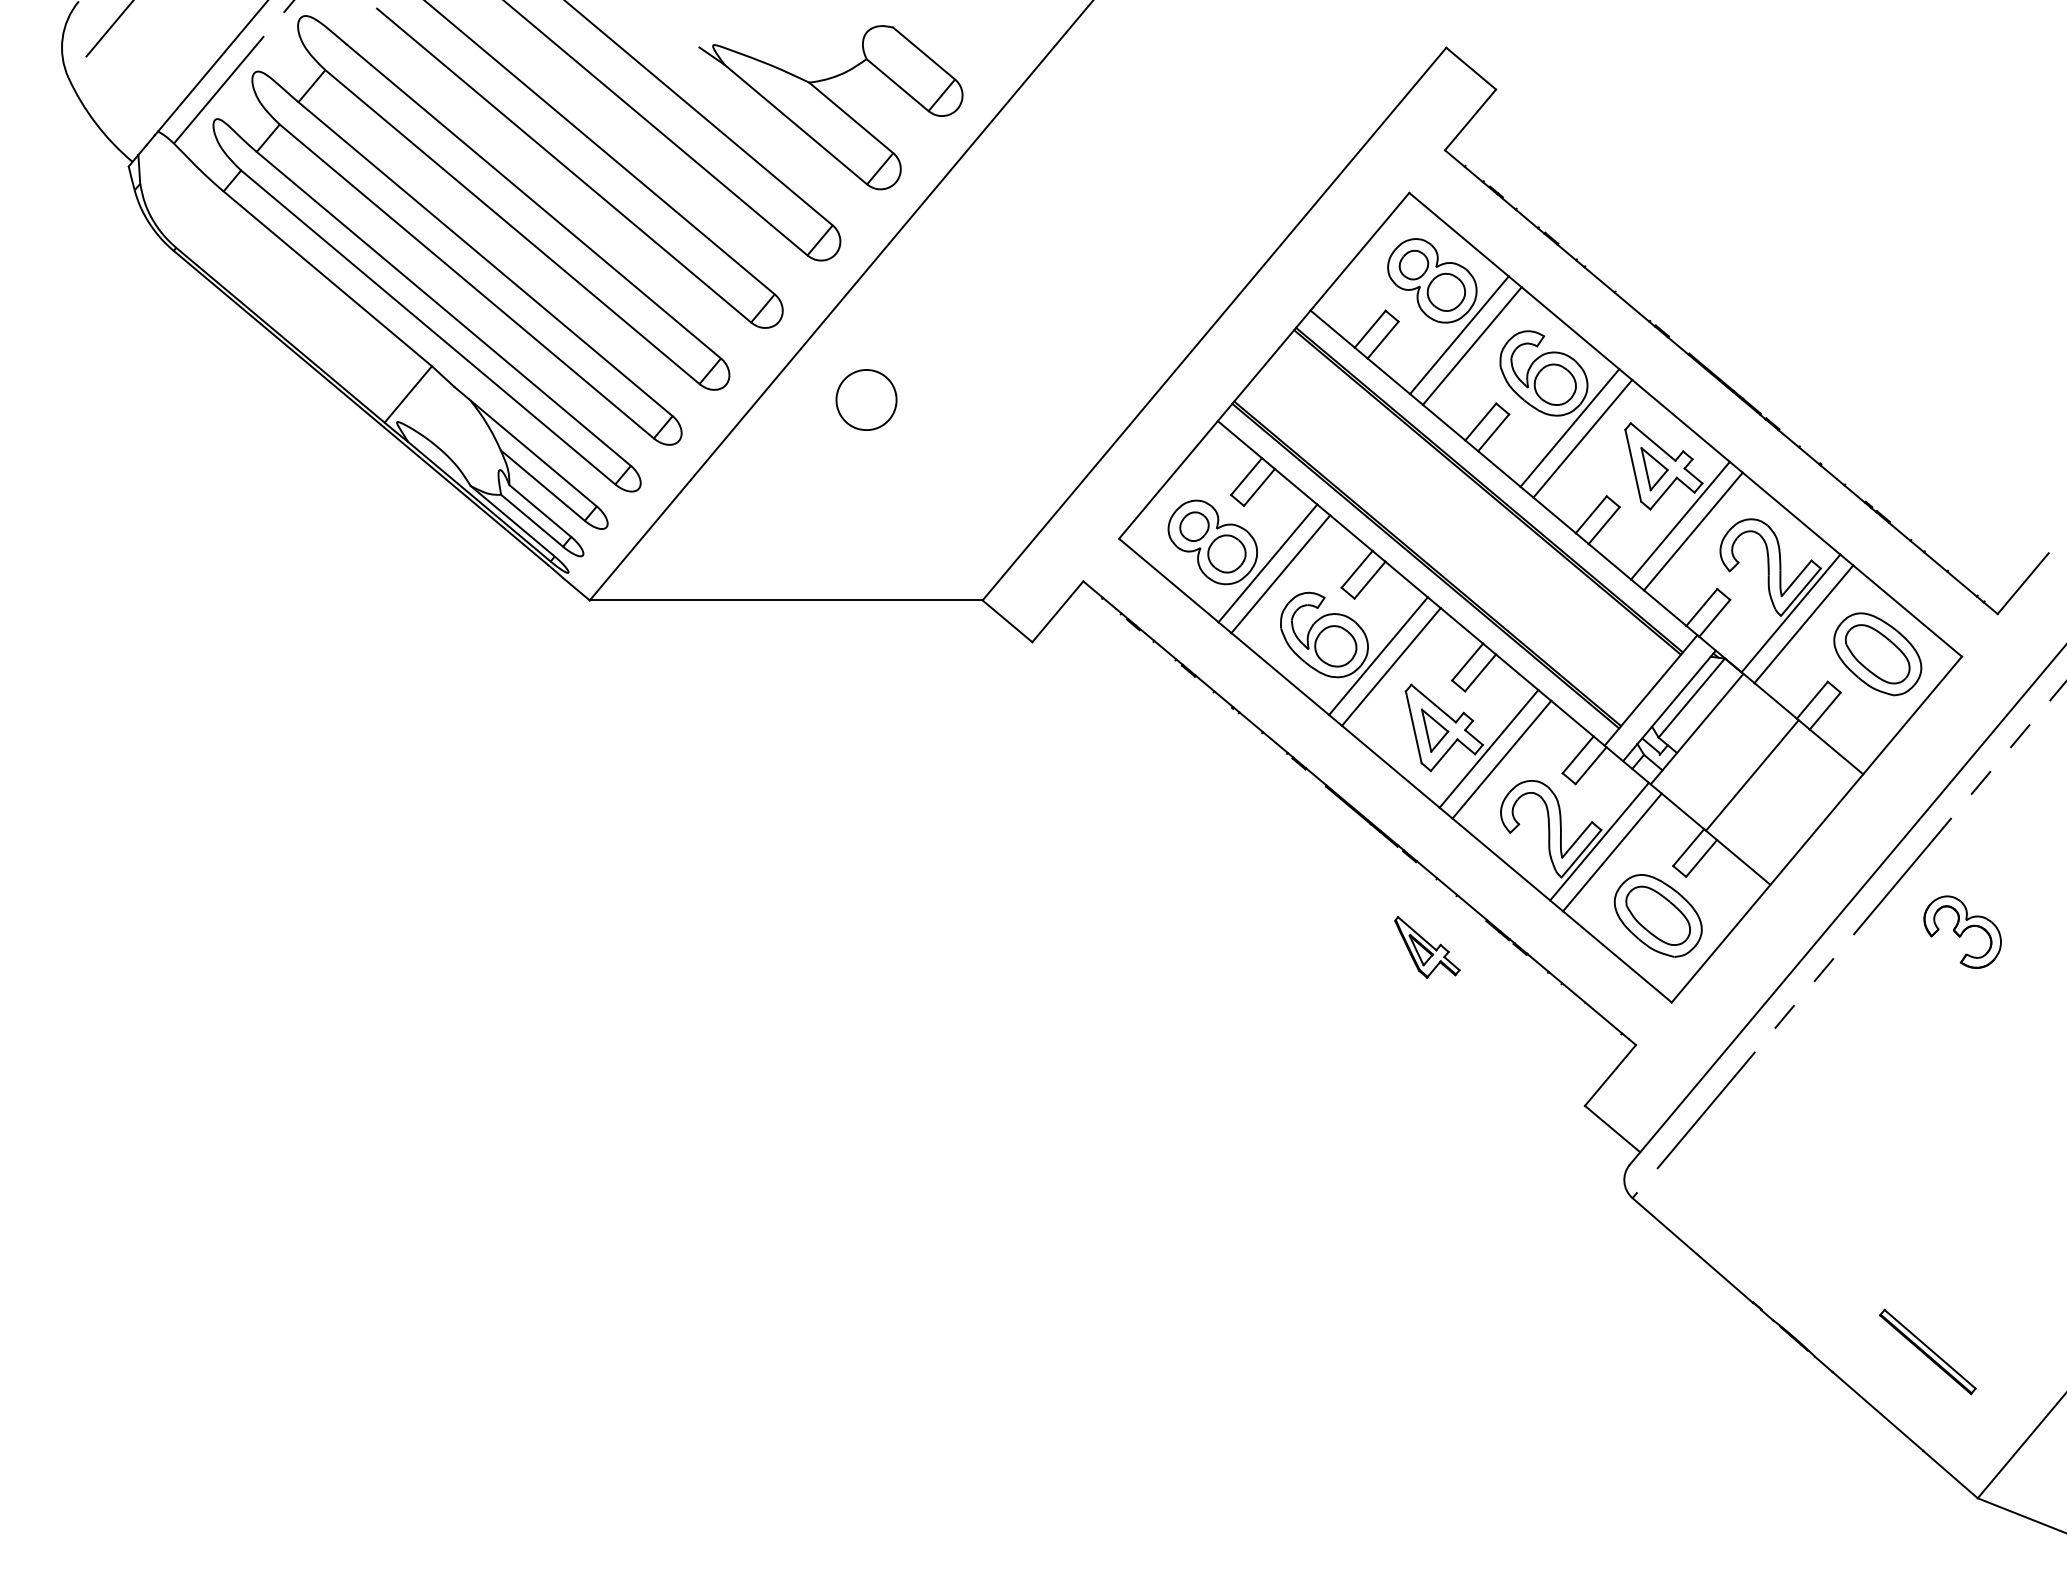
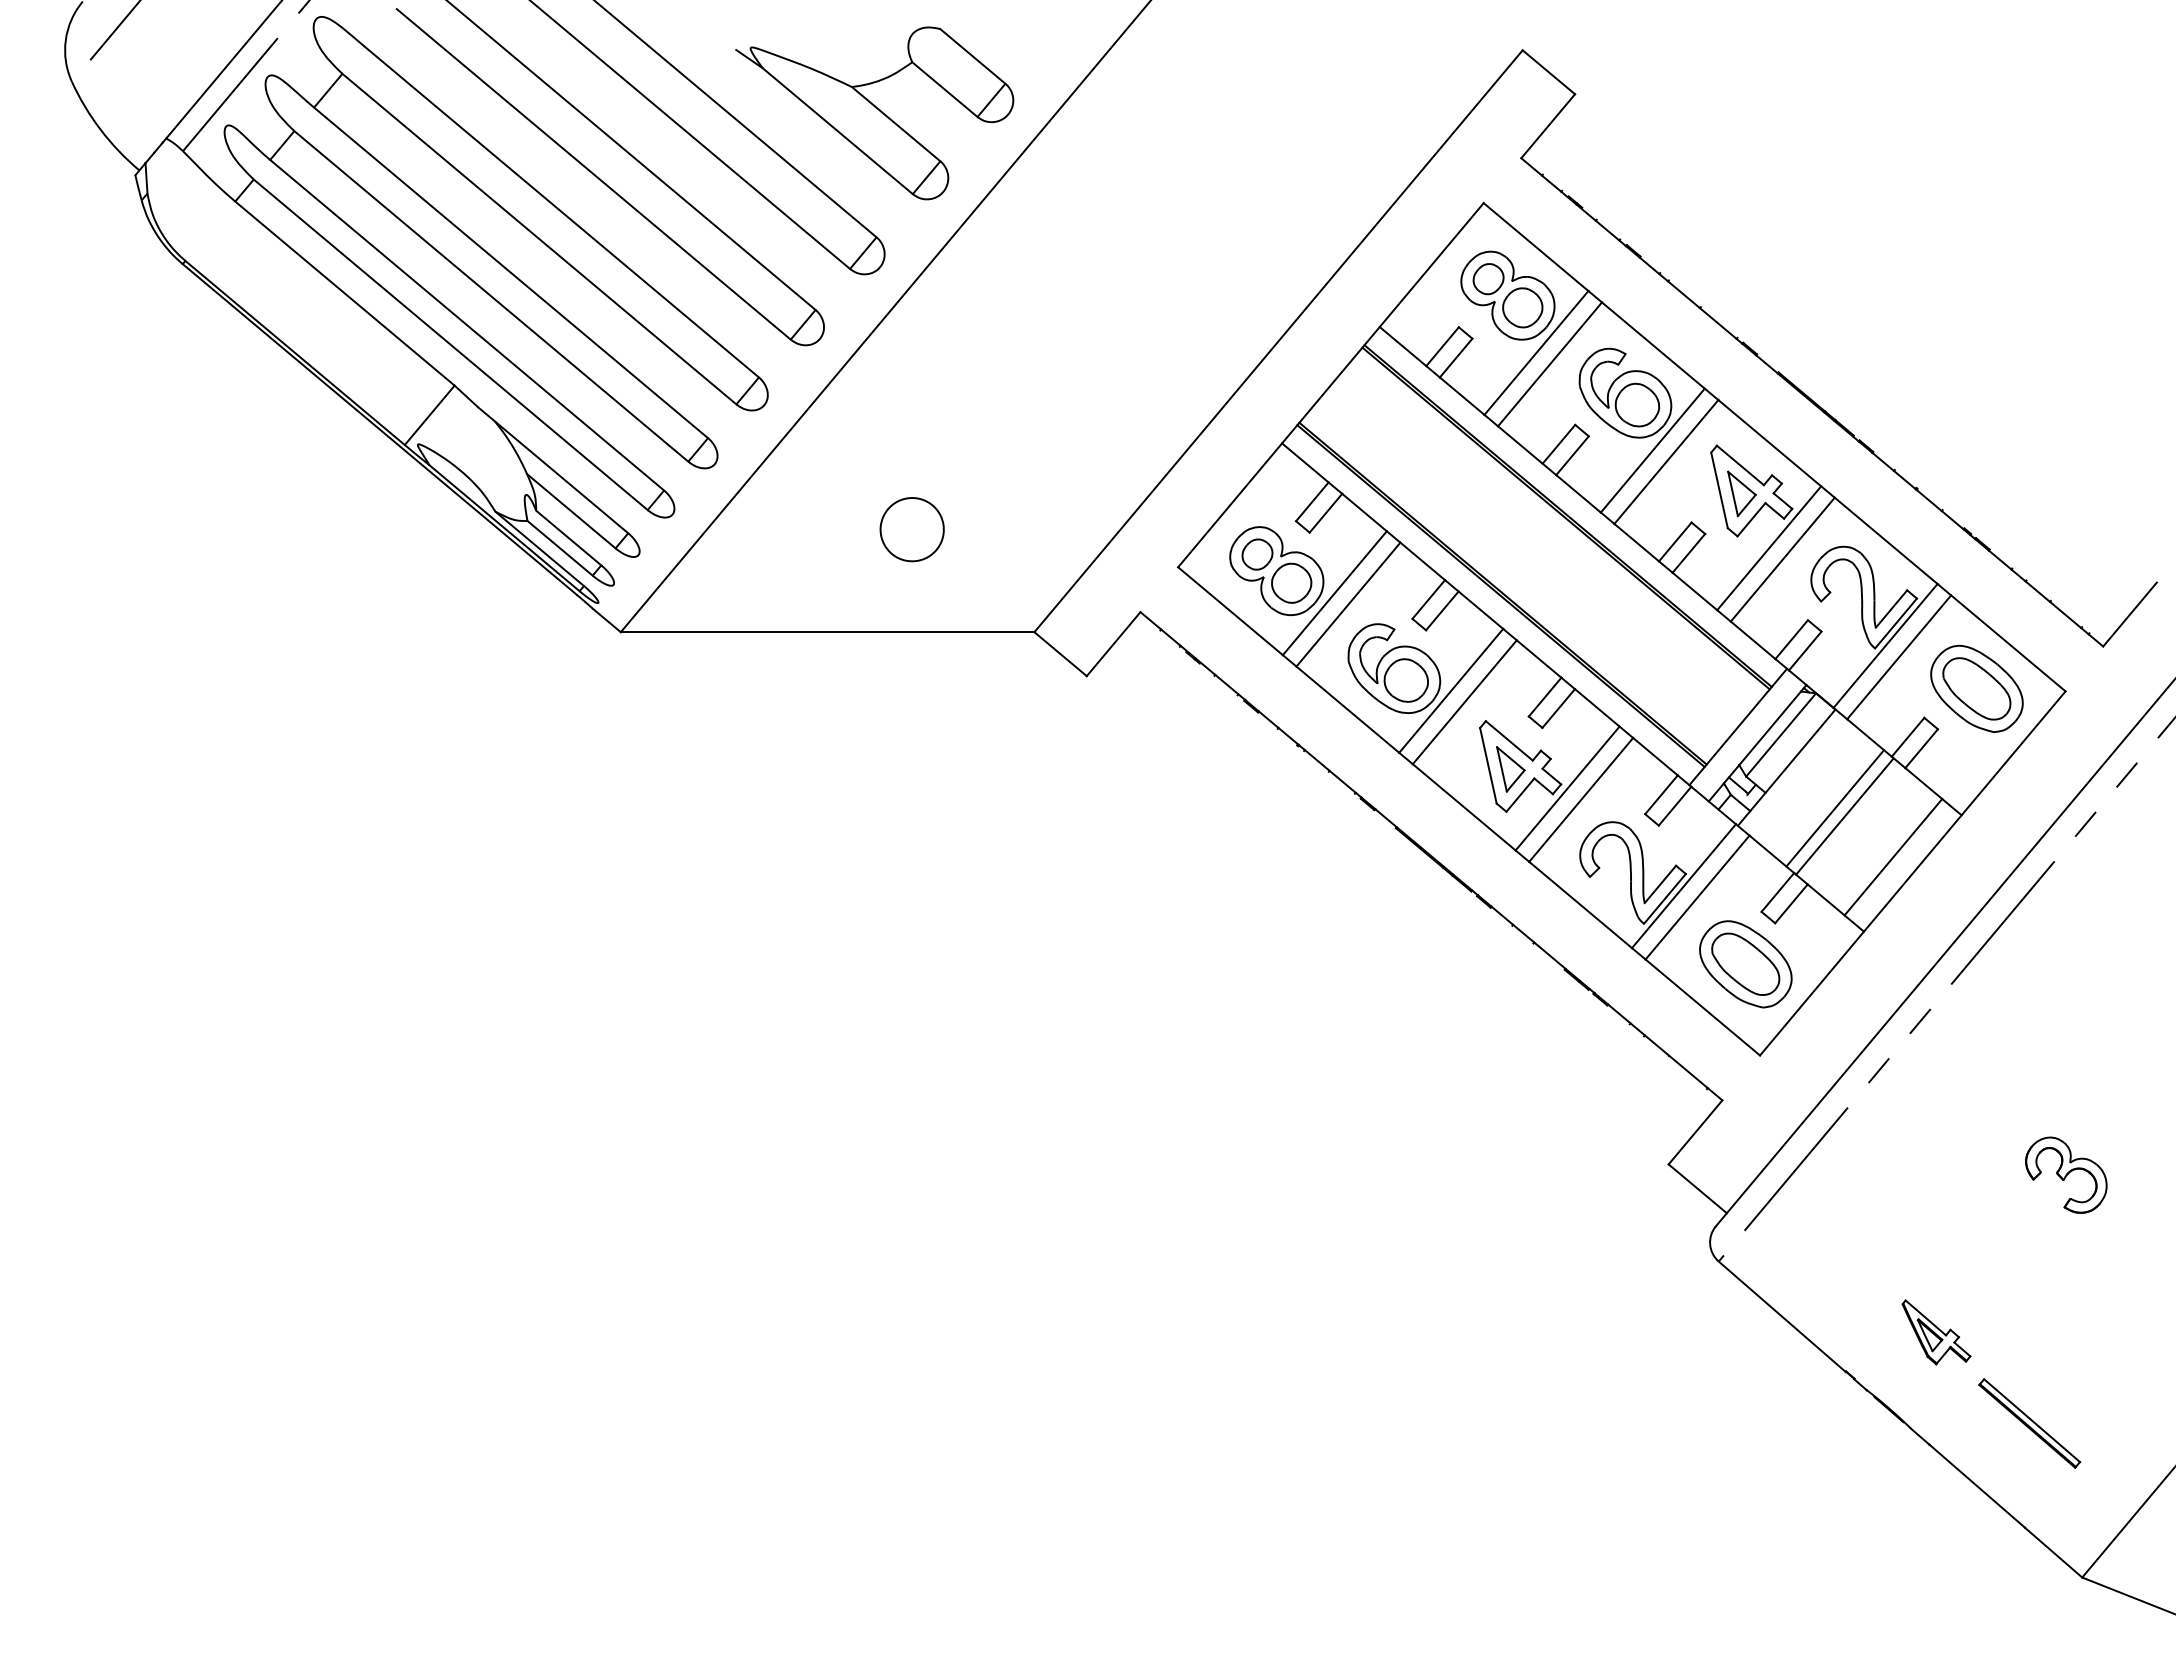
part: (866, 399) -> (912, 529), moved
line: (1742, 767) -> (1834, 808), added
line: (1798, 813) -> (1893, 856), added
part: (1962, 931) -> (2066, 1174), moved
part: (1427, 947) -> (1936, 1332), moved

